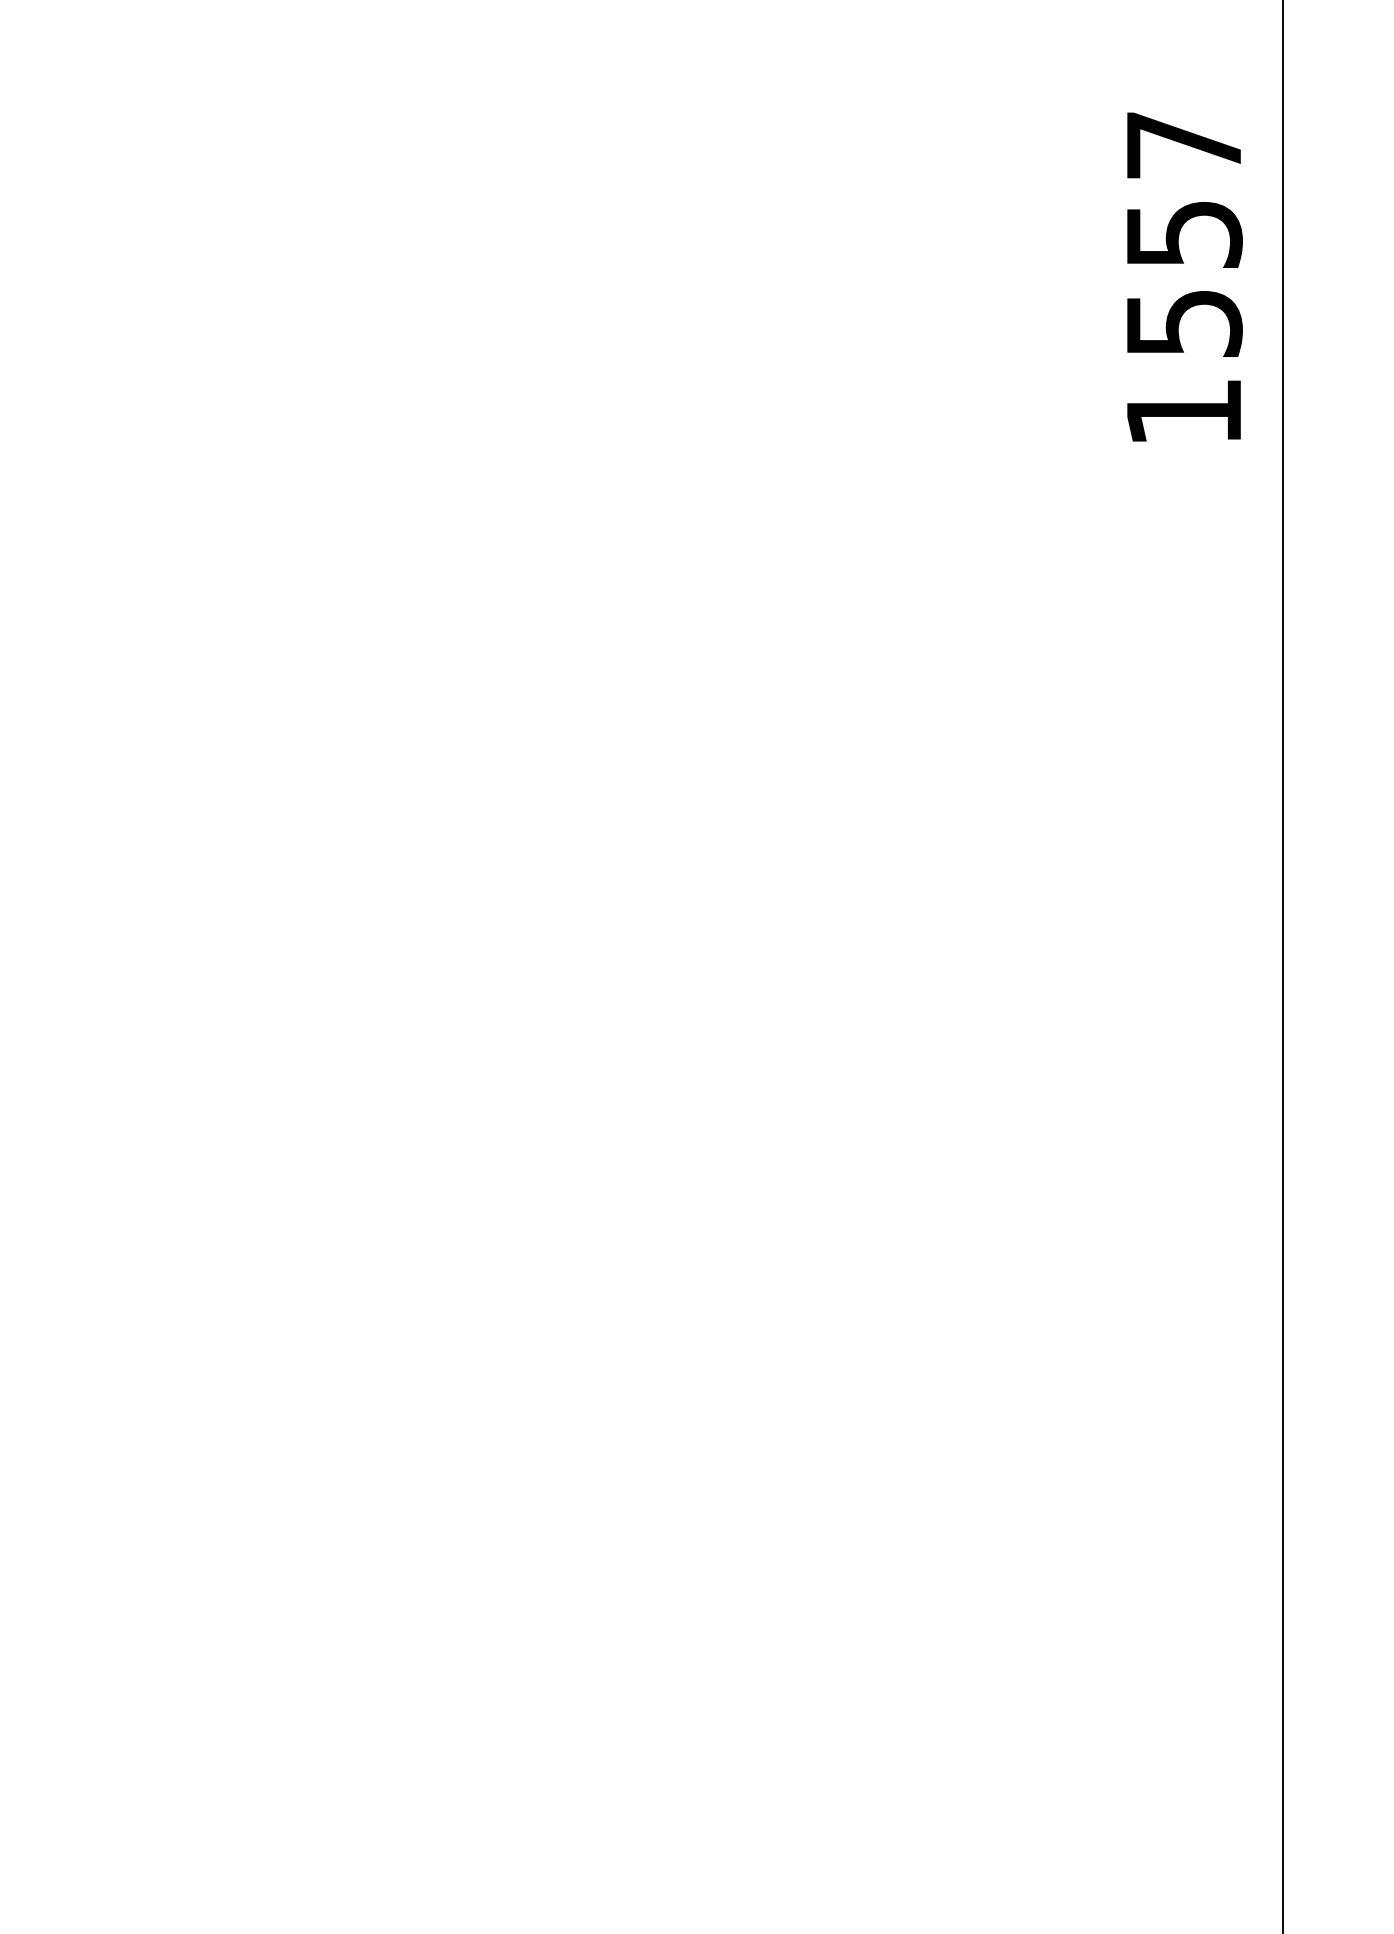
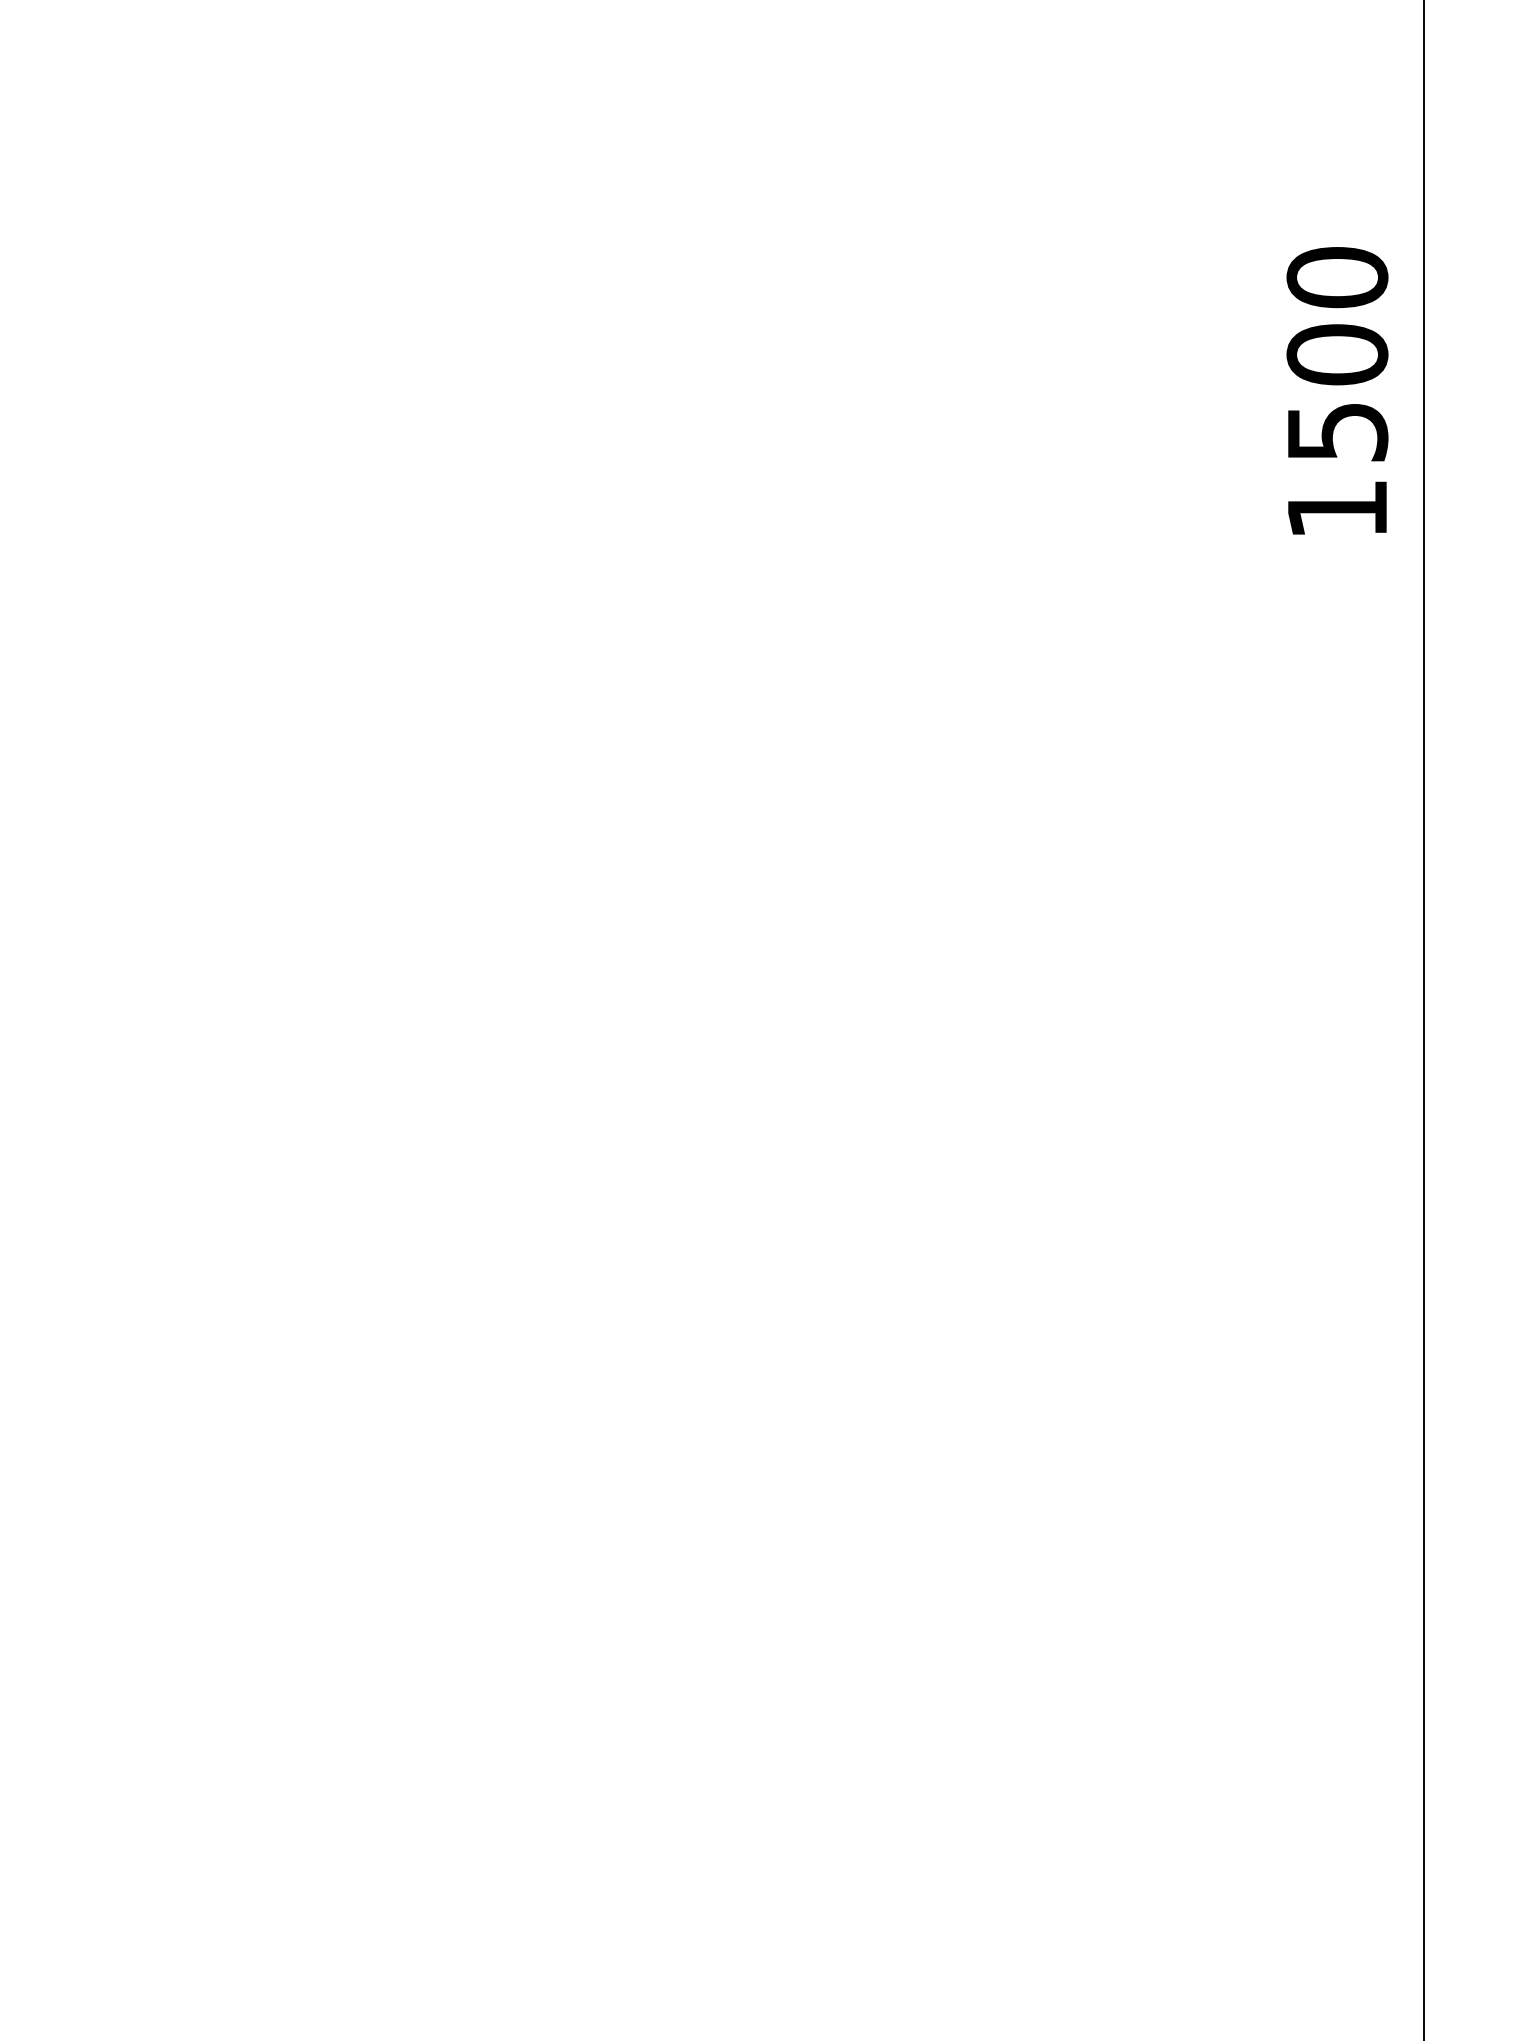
text: (1184, 190) -> (1337, 316), 1557 -> 1500

